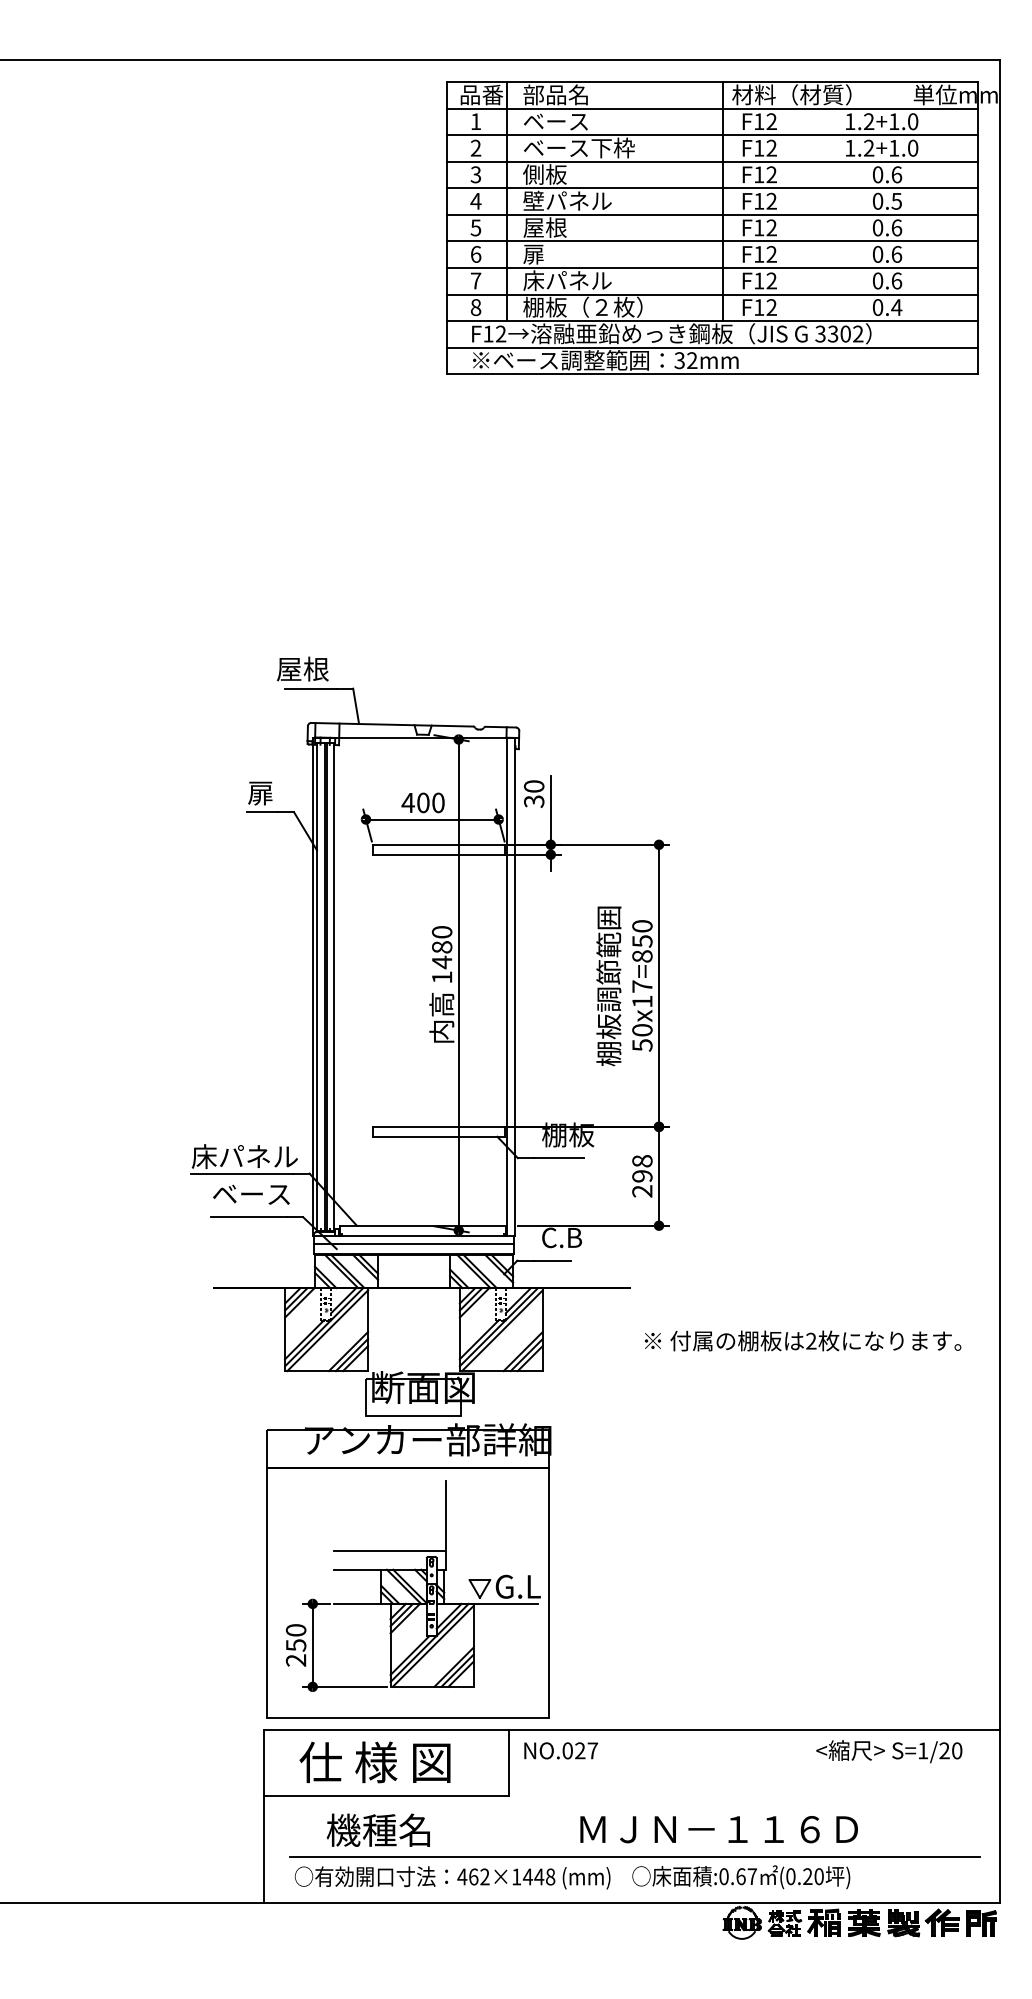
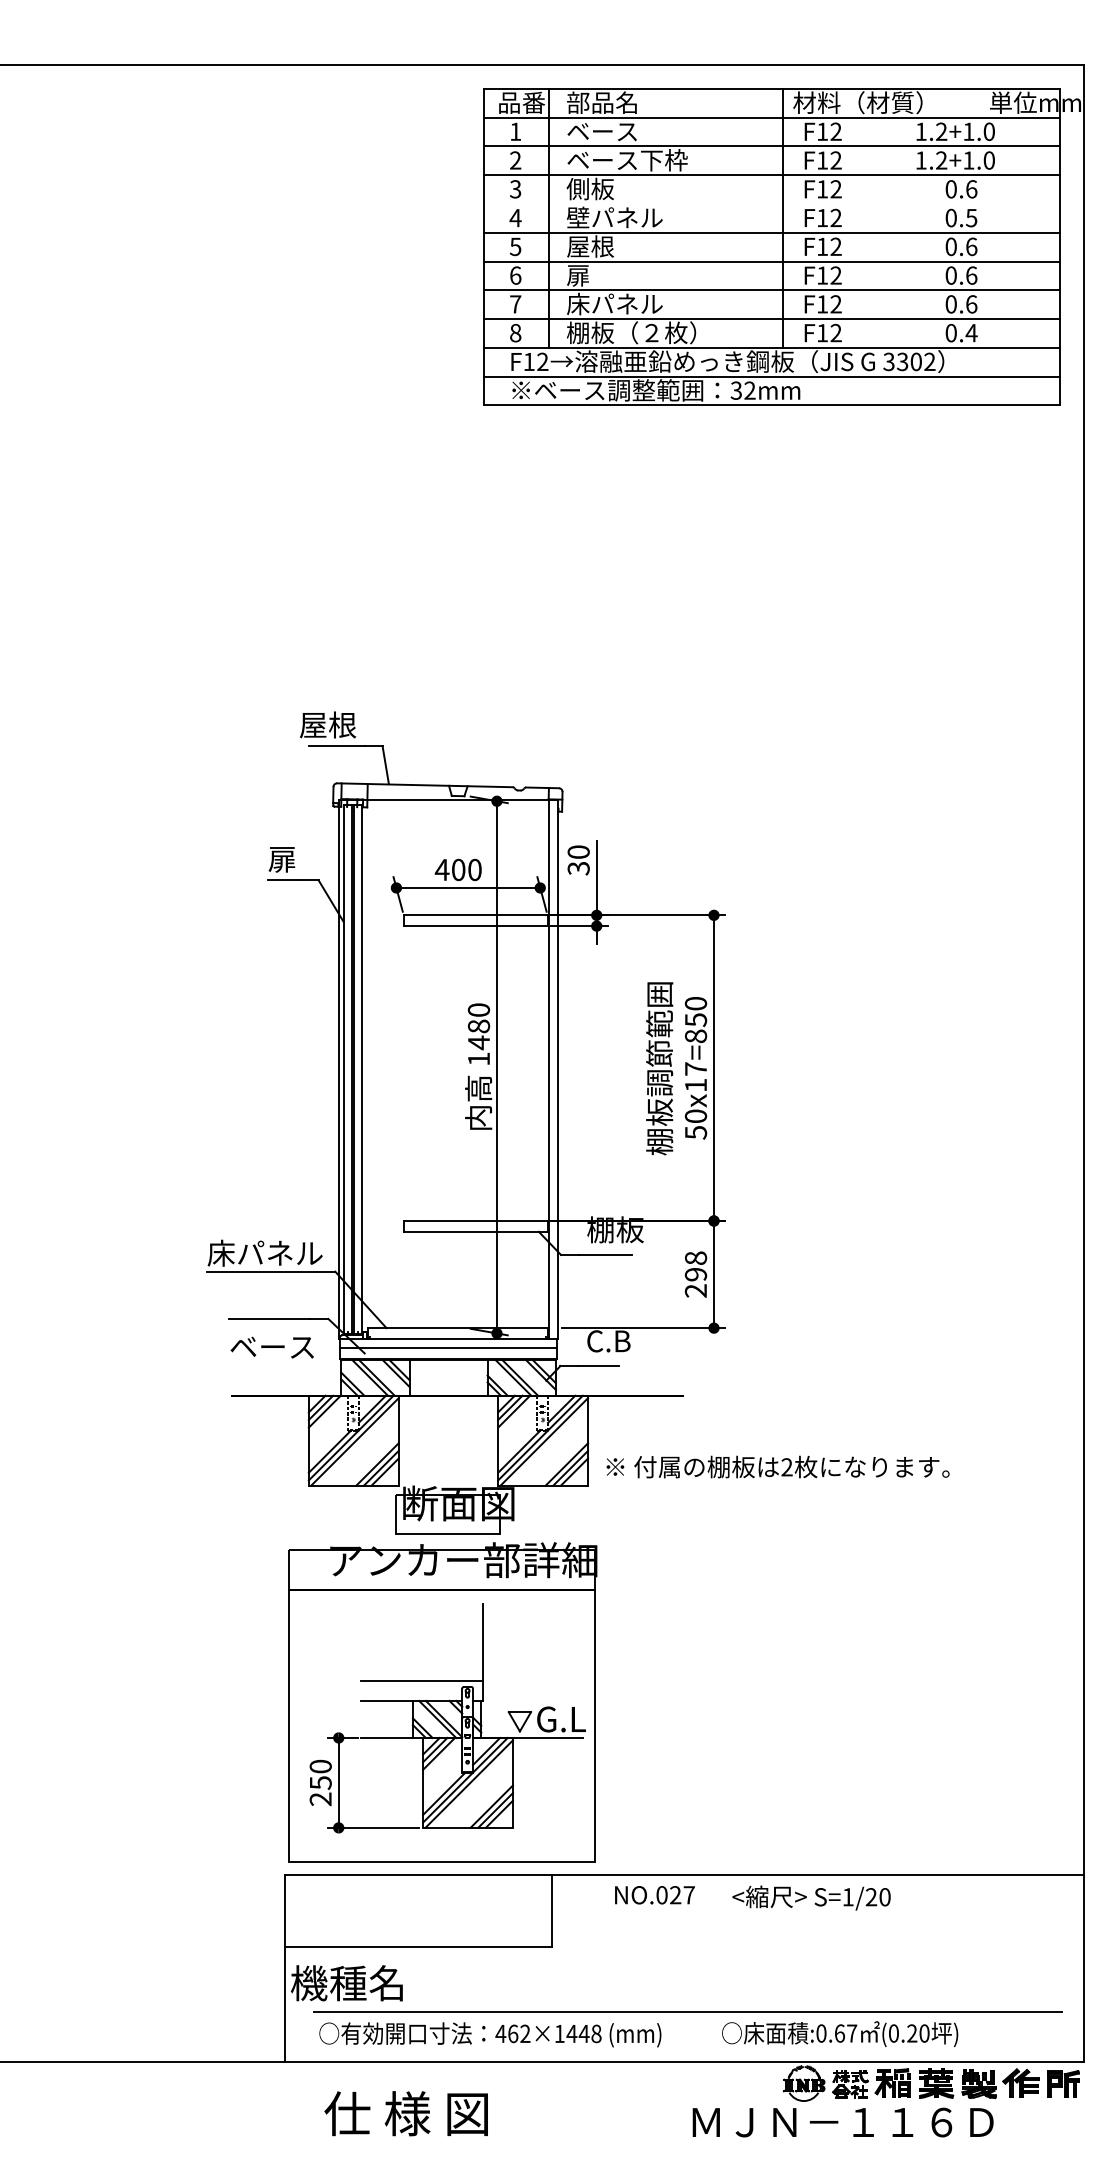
line: (712, 188) -> (771, 204), removed
text: (250, 1194) -> (271, 1347), moved
text: (802, 1340) -> (777, 1466), moved
text: (560, 1751) -> (654, 1895), moved
text: (889, 1751) -> (811, 1897), moved
text: (374, 1762) -> (405, 2113), moved
text: (718, 1829) -> (842, 2122), moved
text: (378, 1830) -> (346, 1983), moved
text: (741, 1877) -> (840, 2034), moved

